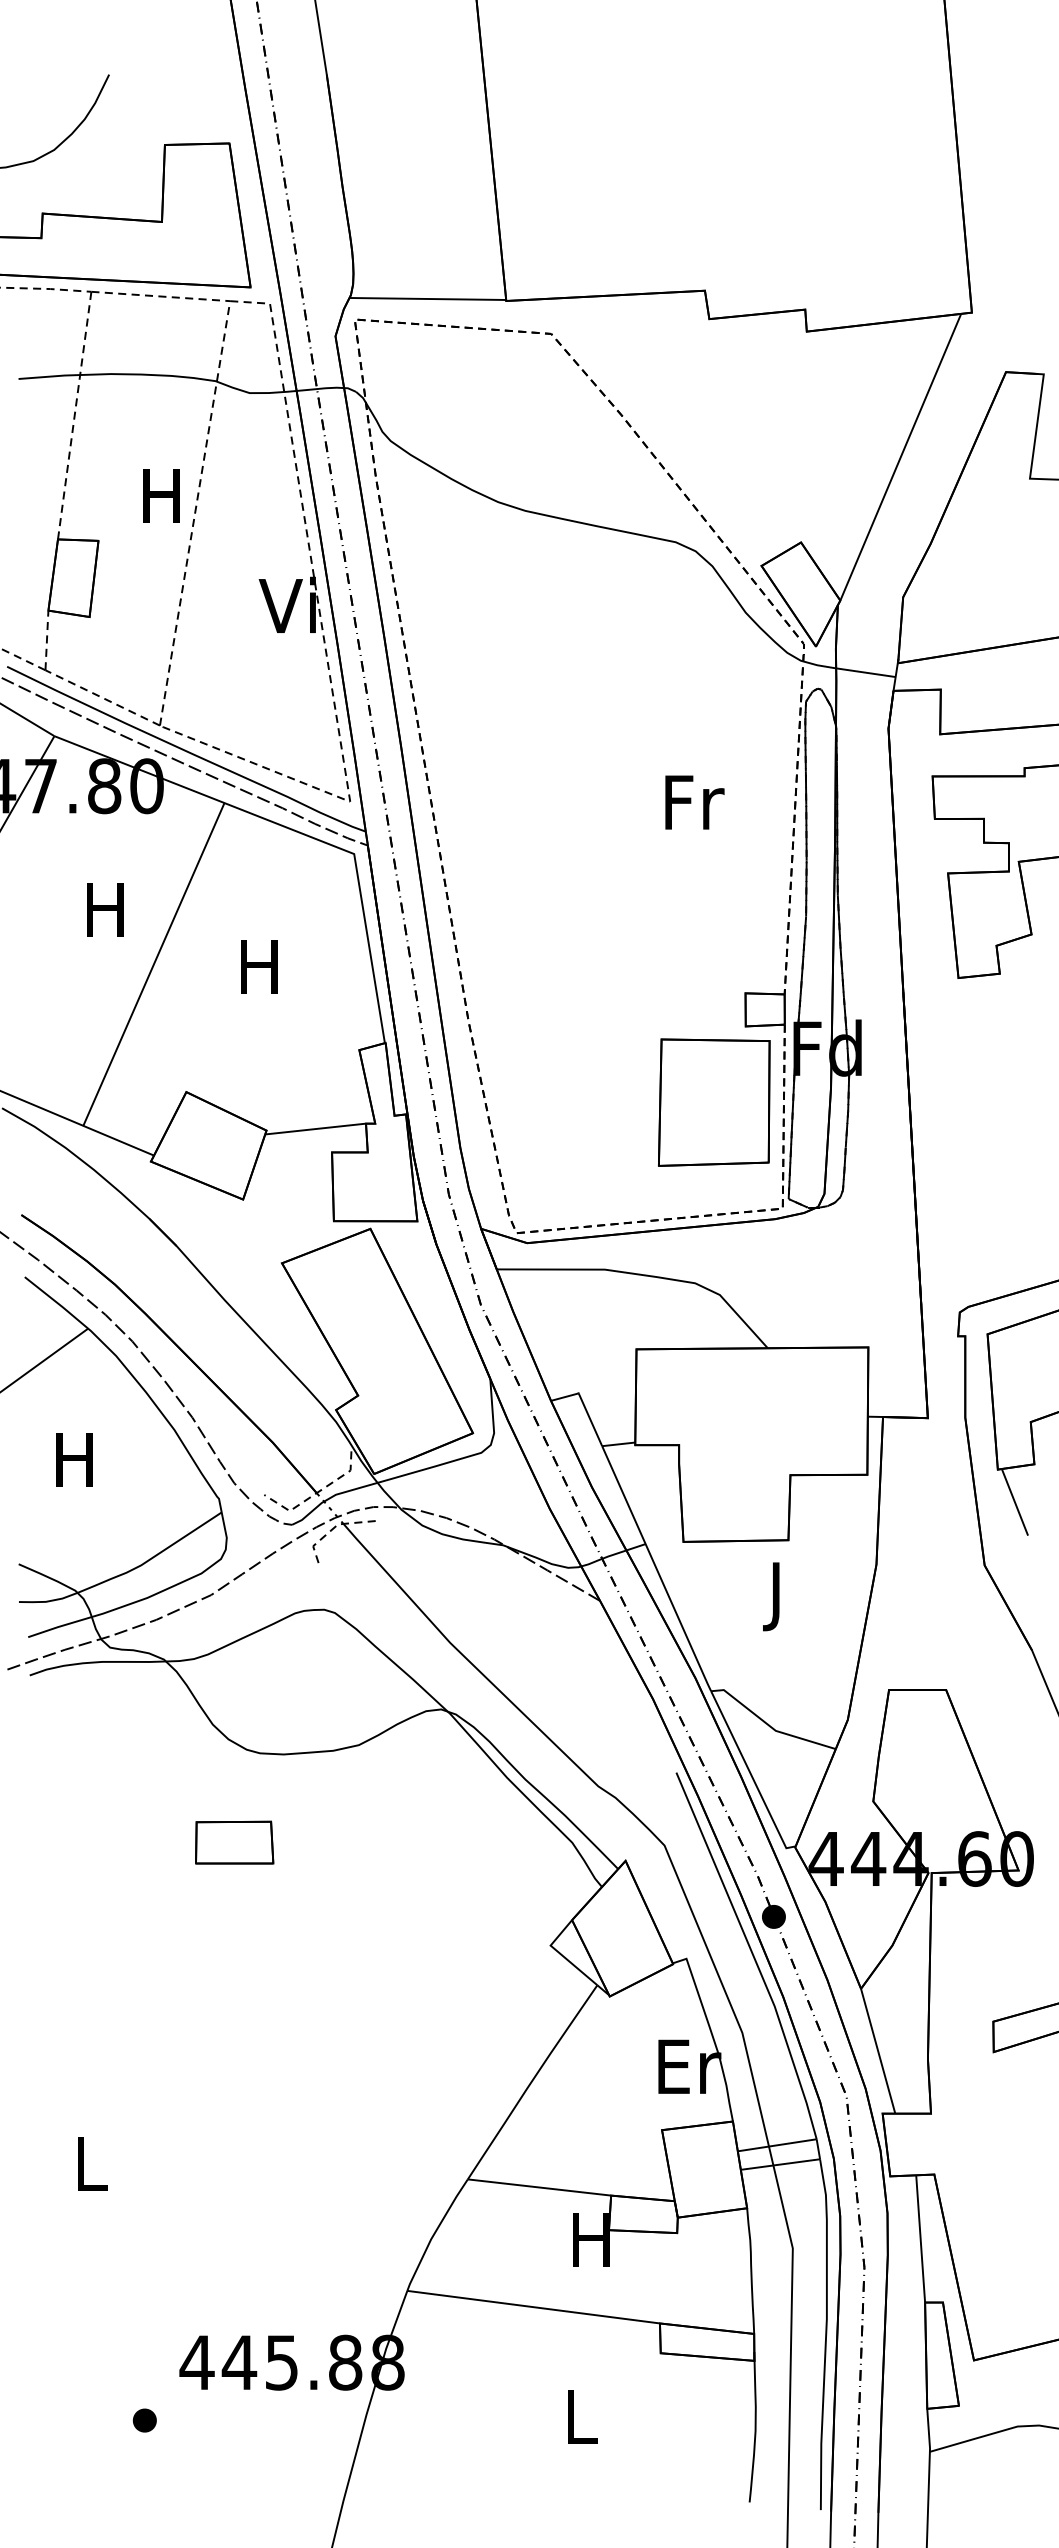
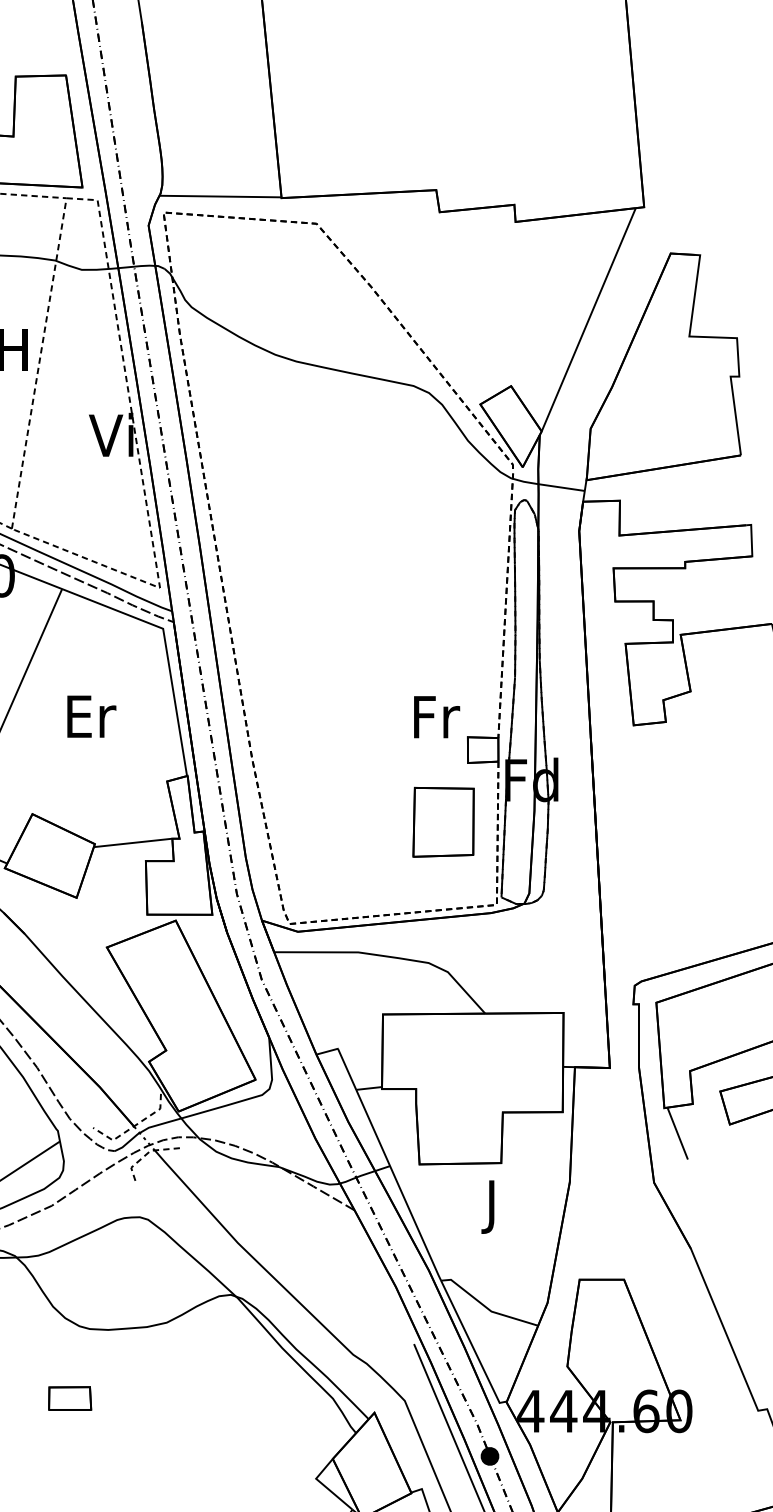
text: (694, 802) -> (436, 717), moved
text: (262, 966) -> (91, 716), H -> Er
part: (714, 1102) -> (443, 822), size x0.7
part: (234, 1842) -> (69, 1398), size x0.7

